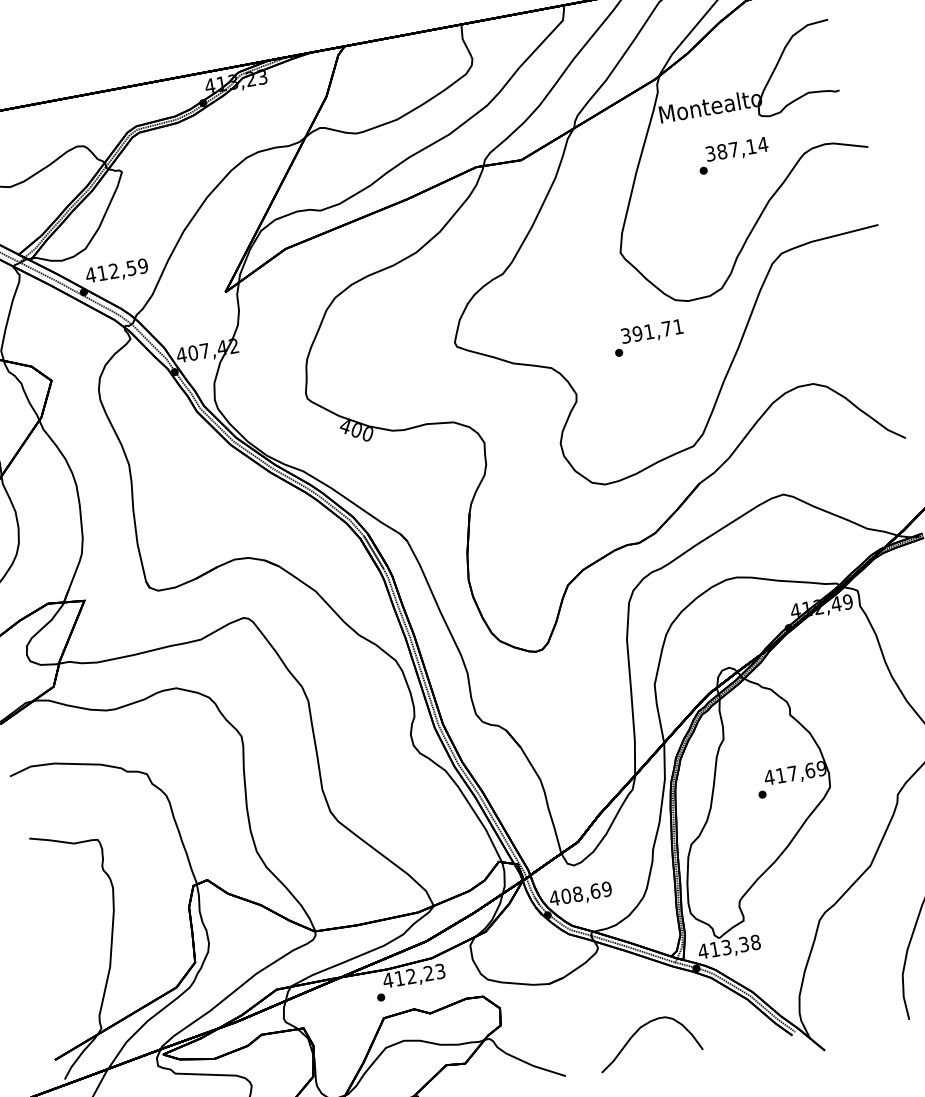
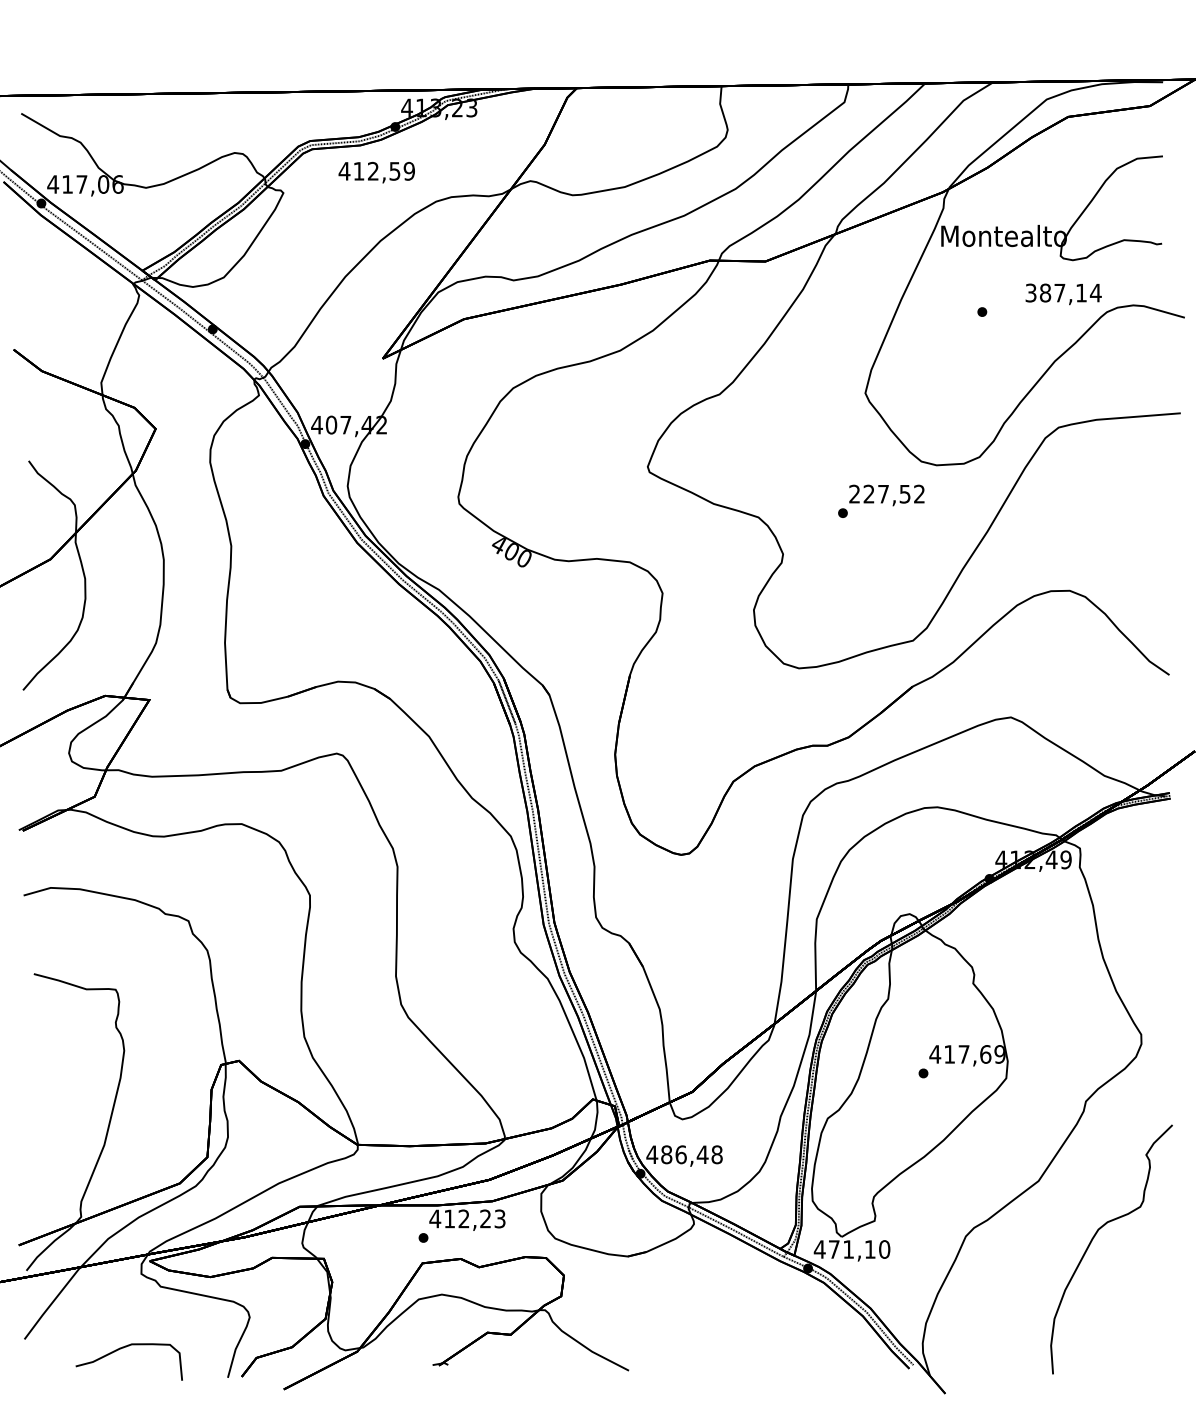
text: (737, 150) -> (1063, 294), moved
text: (116, 271) -> (376, 172), moved
text: (651, 330) -> (886, 493), 391,71 -> 227,52
text: (586, 892) -> (691, 1154), 408,69 -> 486,48
text: (735, 945) -> (859, 1249), 413,38 -> 471,10
part: (637, 1031) -> (724, 1332), removed

